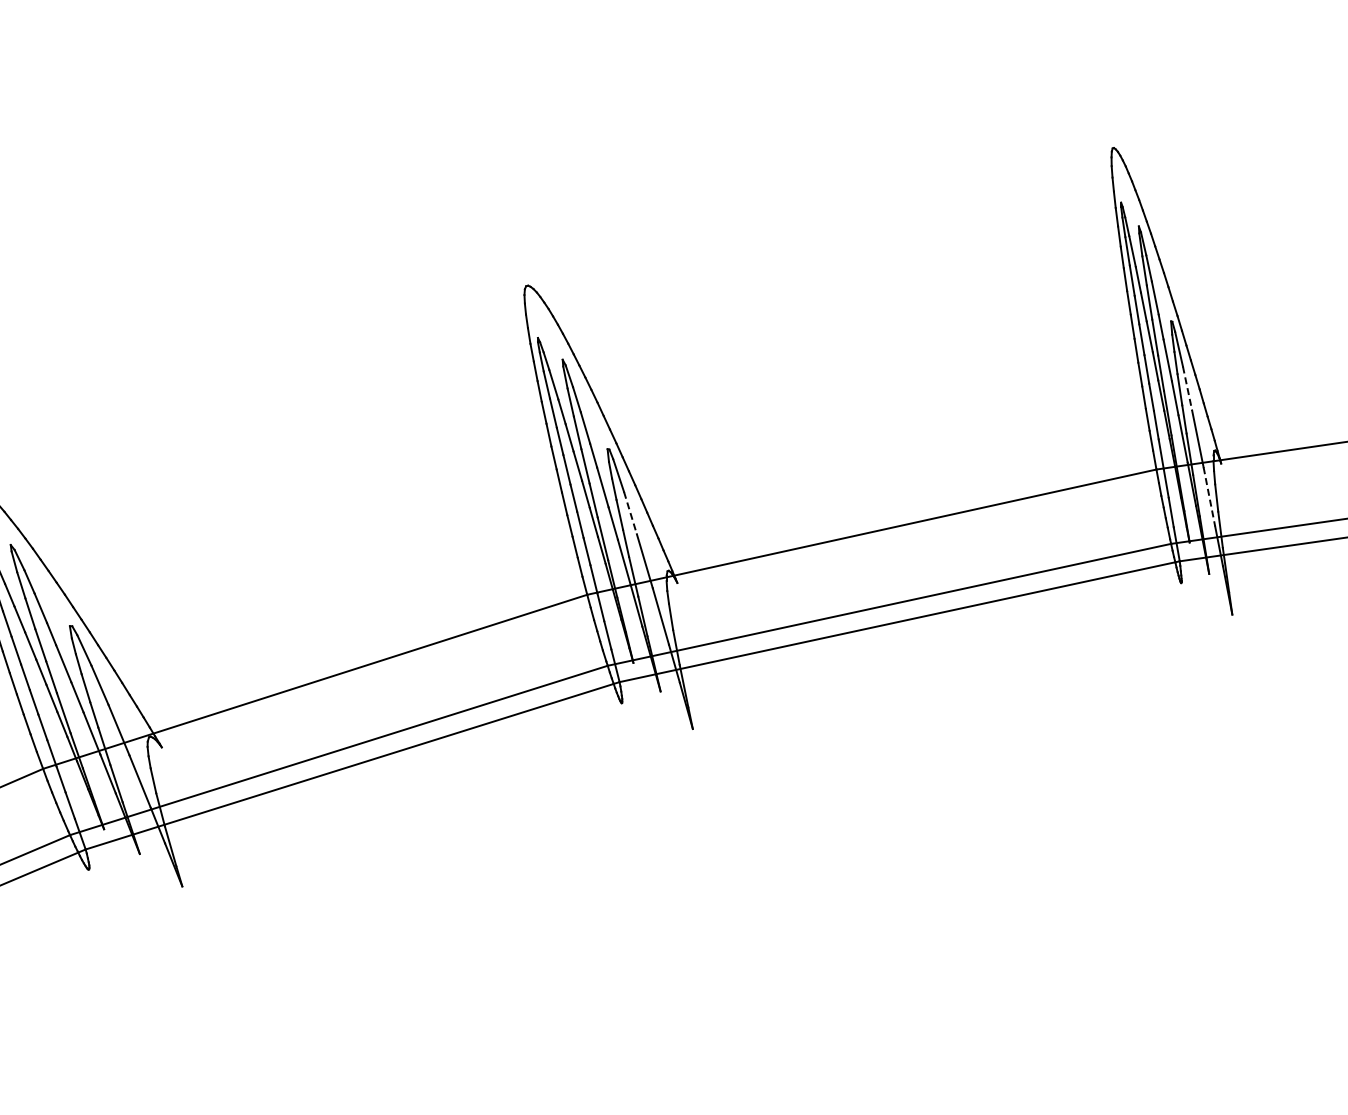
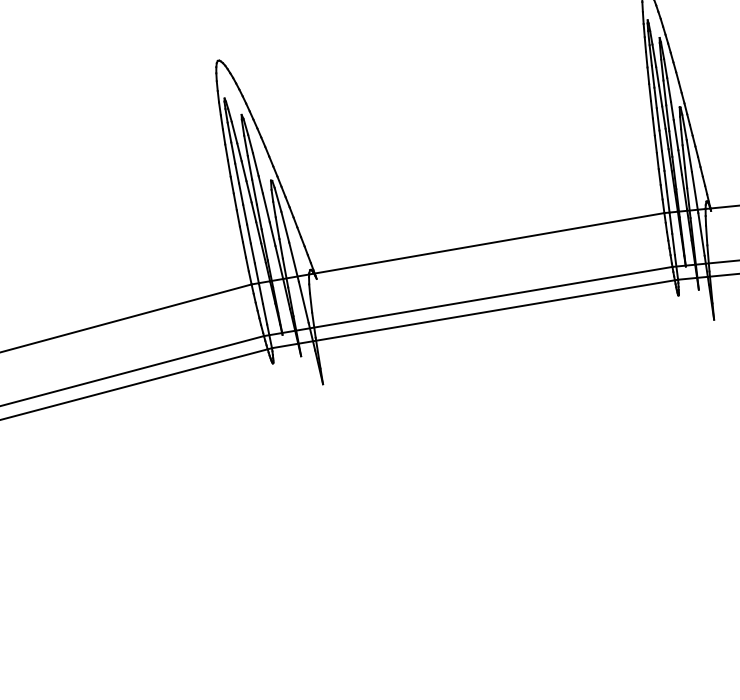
line: (1187, 388) -> (689, 155), dashed -> solid
line: (1209, 497) -> (701, 234), dashed -> solid
line: (630, 513) -> (285, 227), dashed -> solid

